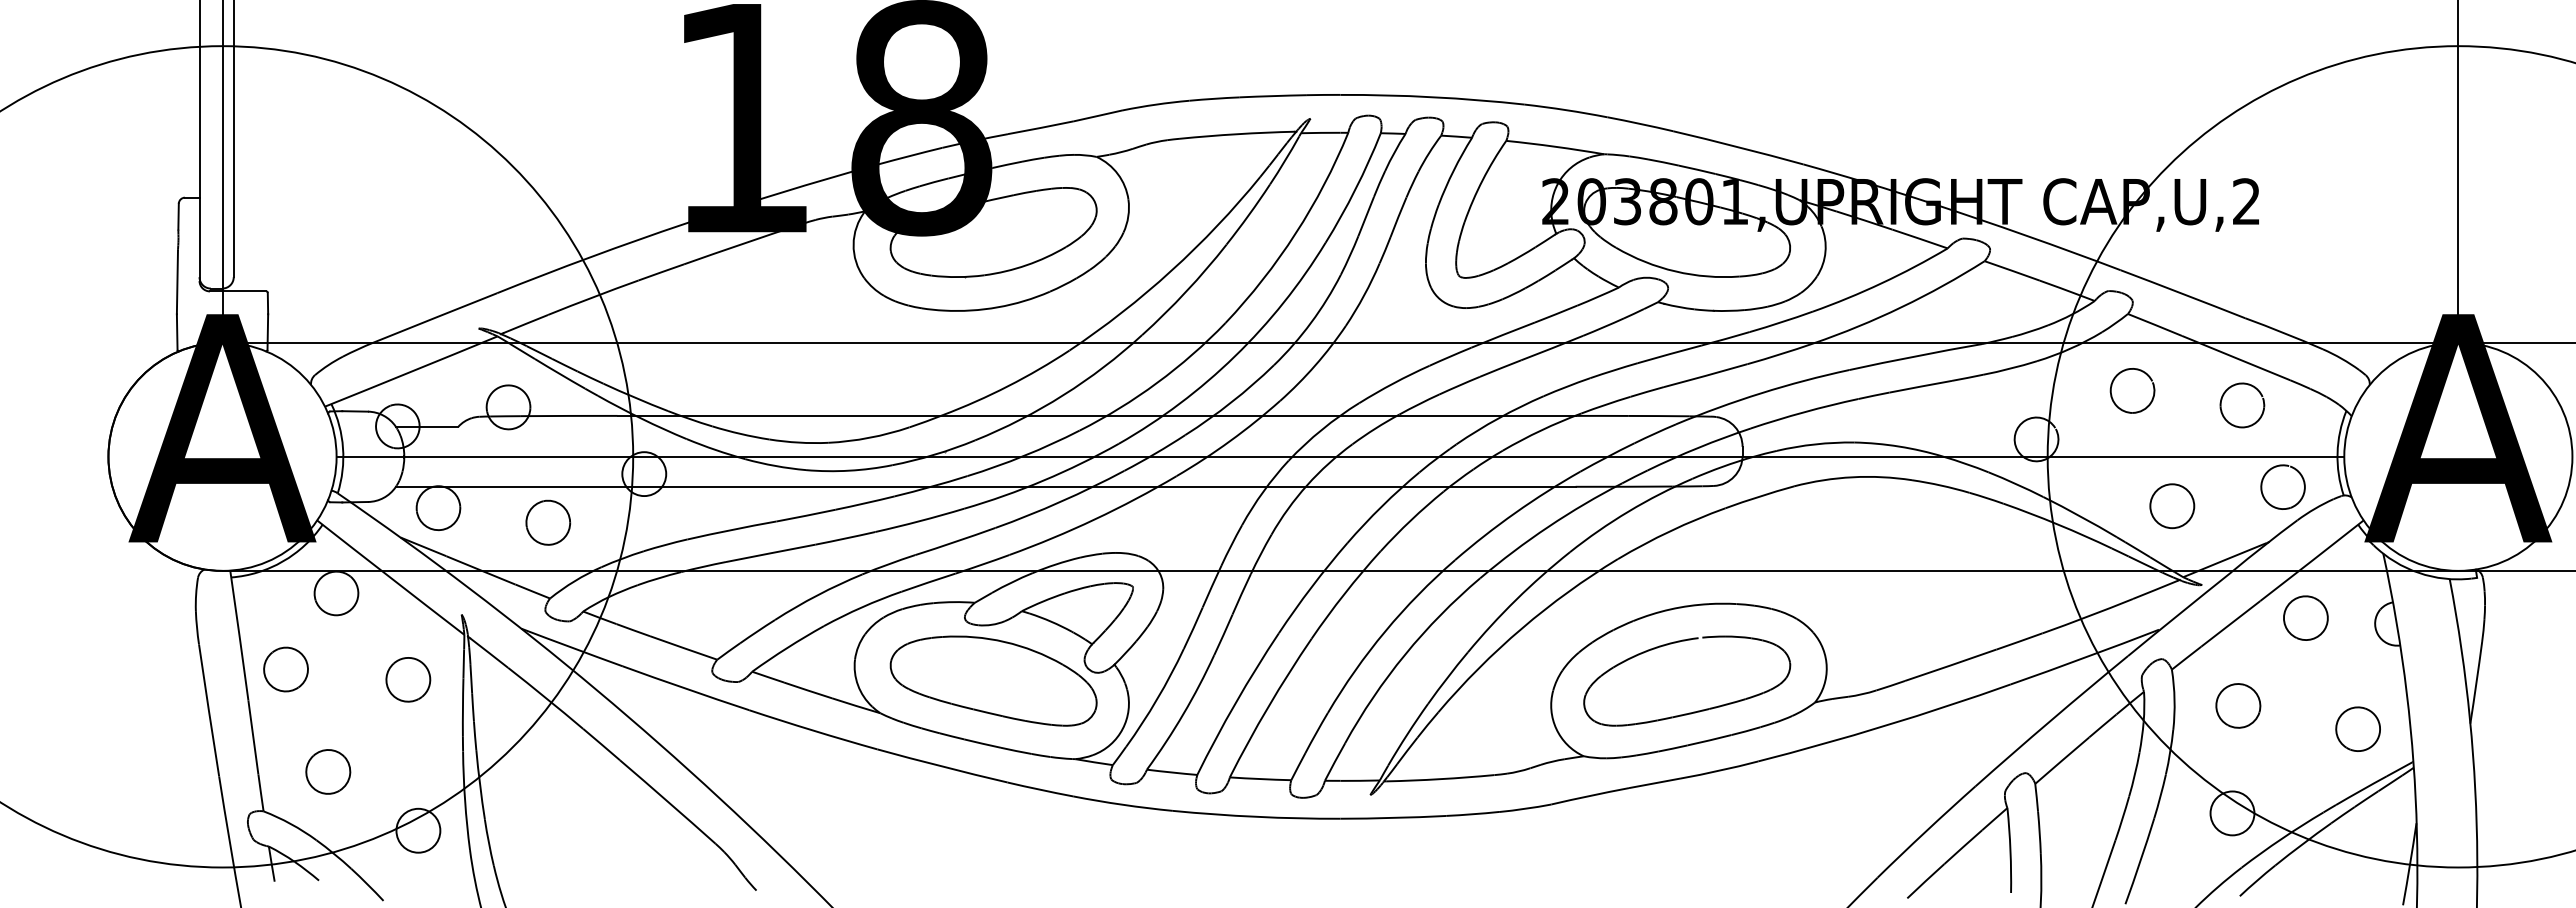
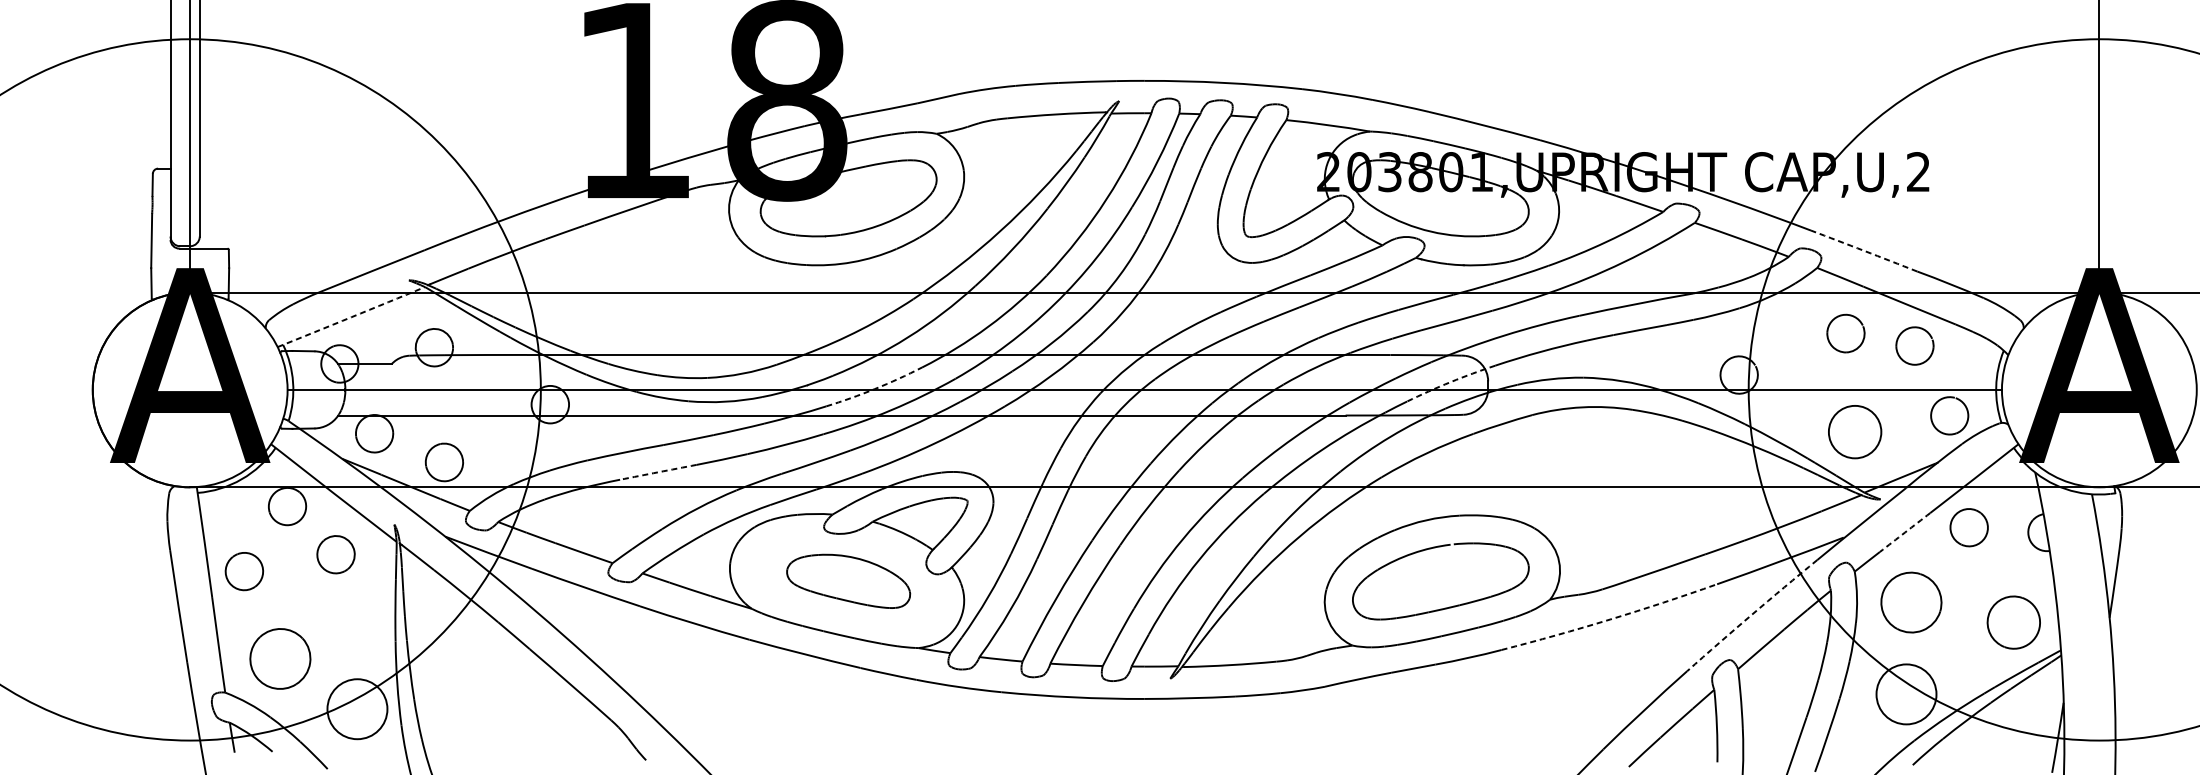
arc: (2183, 294) -> (1864, 251), solid -> dashed
arc: (411, 371) -> (351, 317), solid -> dashed
part: (2132, 390) -> (1845, 333), moved
arc: (1698, 447) -> (1450, 381), solid -> dashed
arc: (1024, 455) -> (874, 388), solid -> dashed
circle: (2172, 506) -> (1855, 432), size x1.4
part: (548, 522) -> (444, 462), moved
arc: (770, 553) -> (658, 472), solid -> dashed
arc: (2230, 623) -> (1904, 532), solid -> dashed
part: (408, 679) -> (336, 554), moved
part: (993, 680) -> (848, 580), size x0.7
part: (2238, 705) -> (1911, 602), size x1.6
arc: (2051, 720) -> (1751, 615), solid -> dashed
arc: (1885, 725) -> (1610, 619), solid -> dashed
part: (2357, 728) -> (2013, 621), size x1.4
part: (328, 771) -> (280, 658), size x1.6
circle: (2232, 813) -> (1906, 694), size x1.6
circle: (418, 830) -> (357, 708), size x1.6

